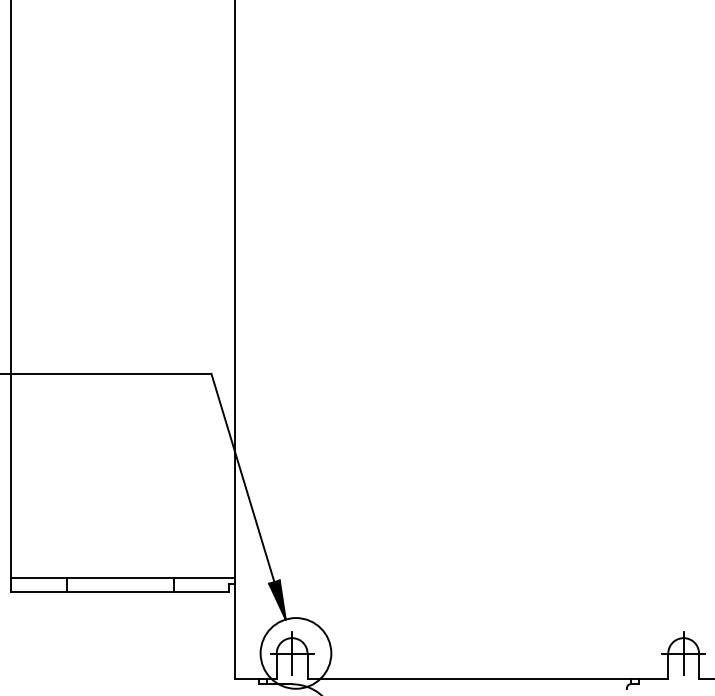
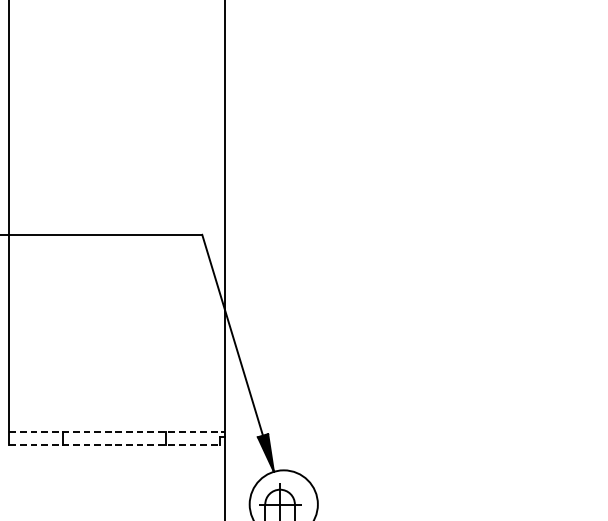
line: (123, 578) -> (117, 432), solid -> dashed
line: (120, 591) -> (114, 444), solid -> dashed

